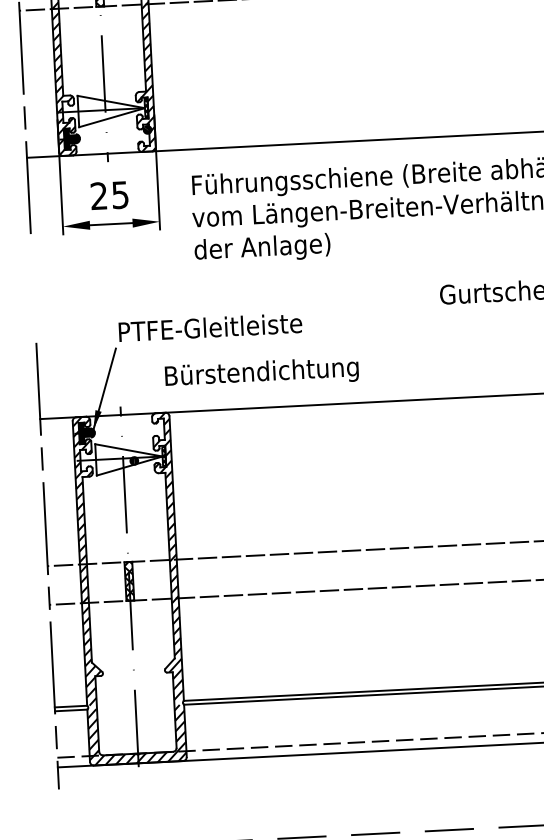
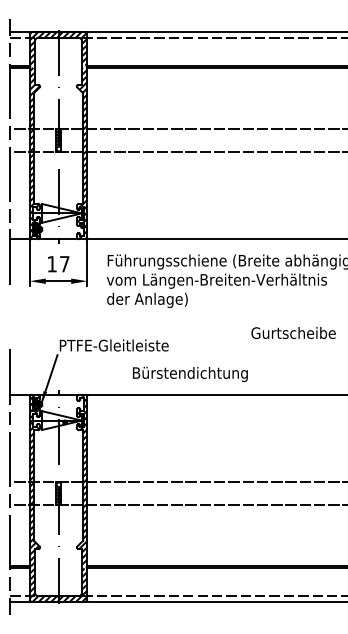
text: (109, 196) -> (58, 264), 25 -> 17
text: (262, 372) -> (190, 373), moved

